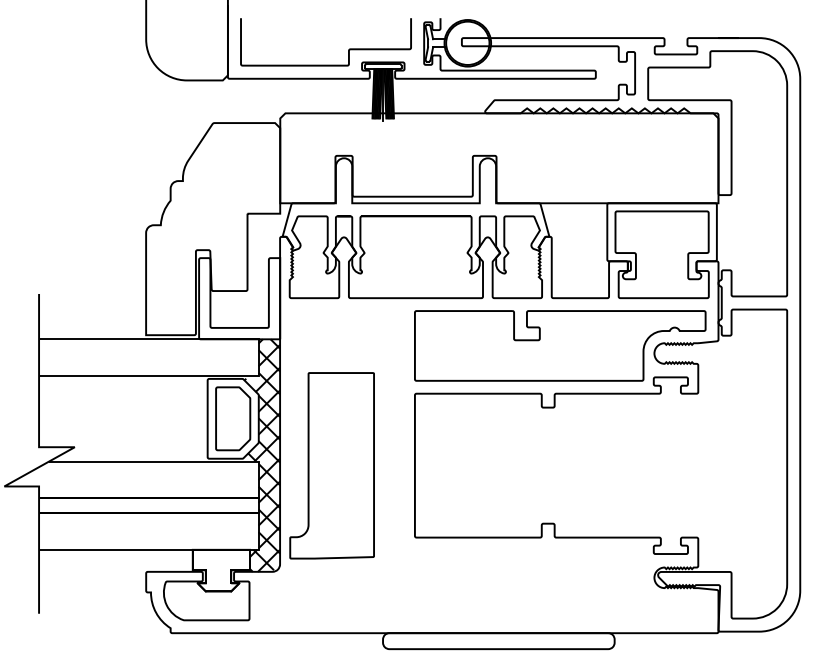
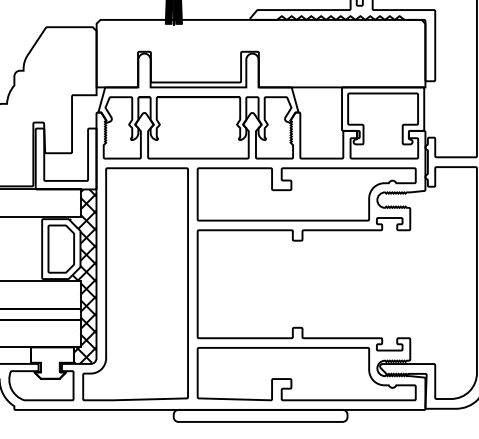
part: (331, 465) -> (135, 284), size x1.67
part: (560, 585) -> (306, 374), added

